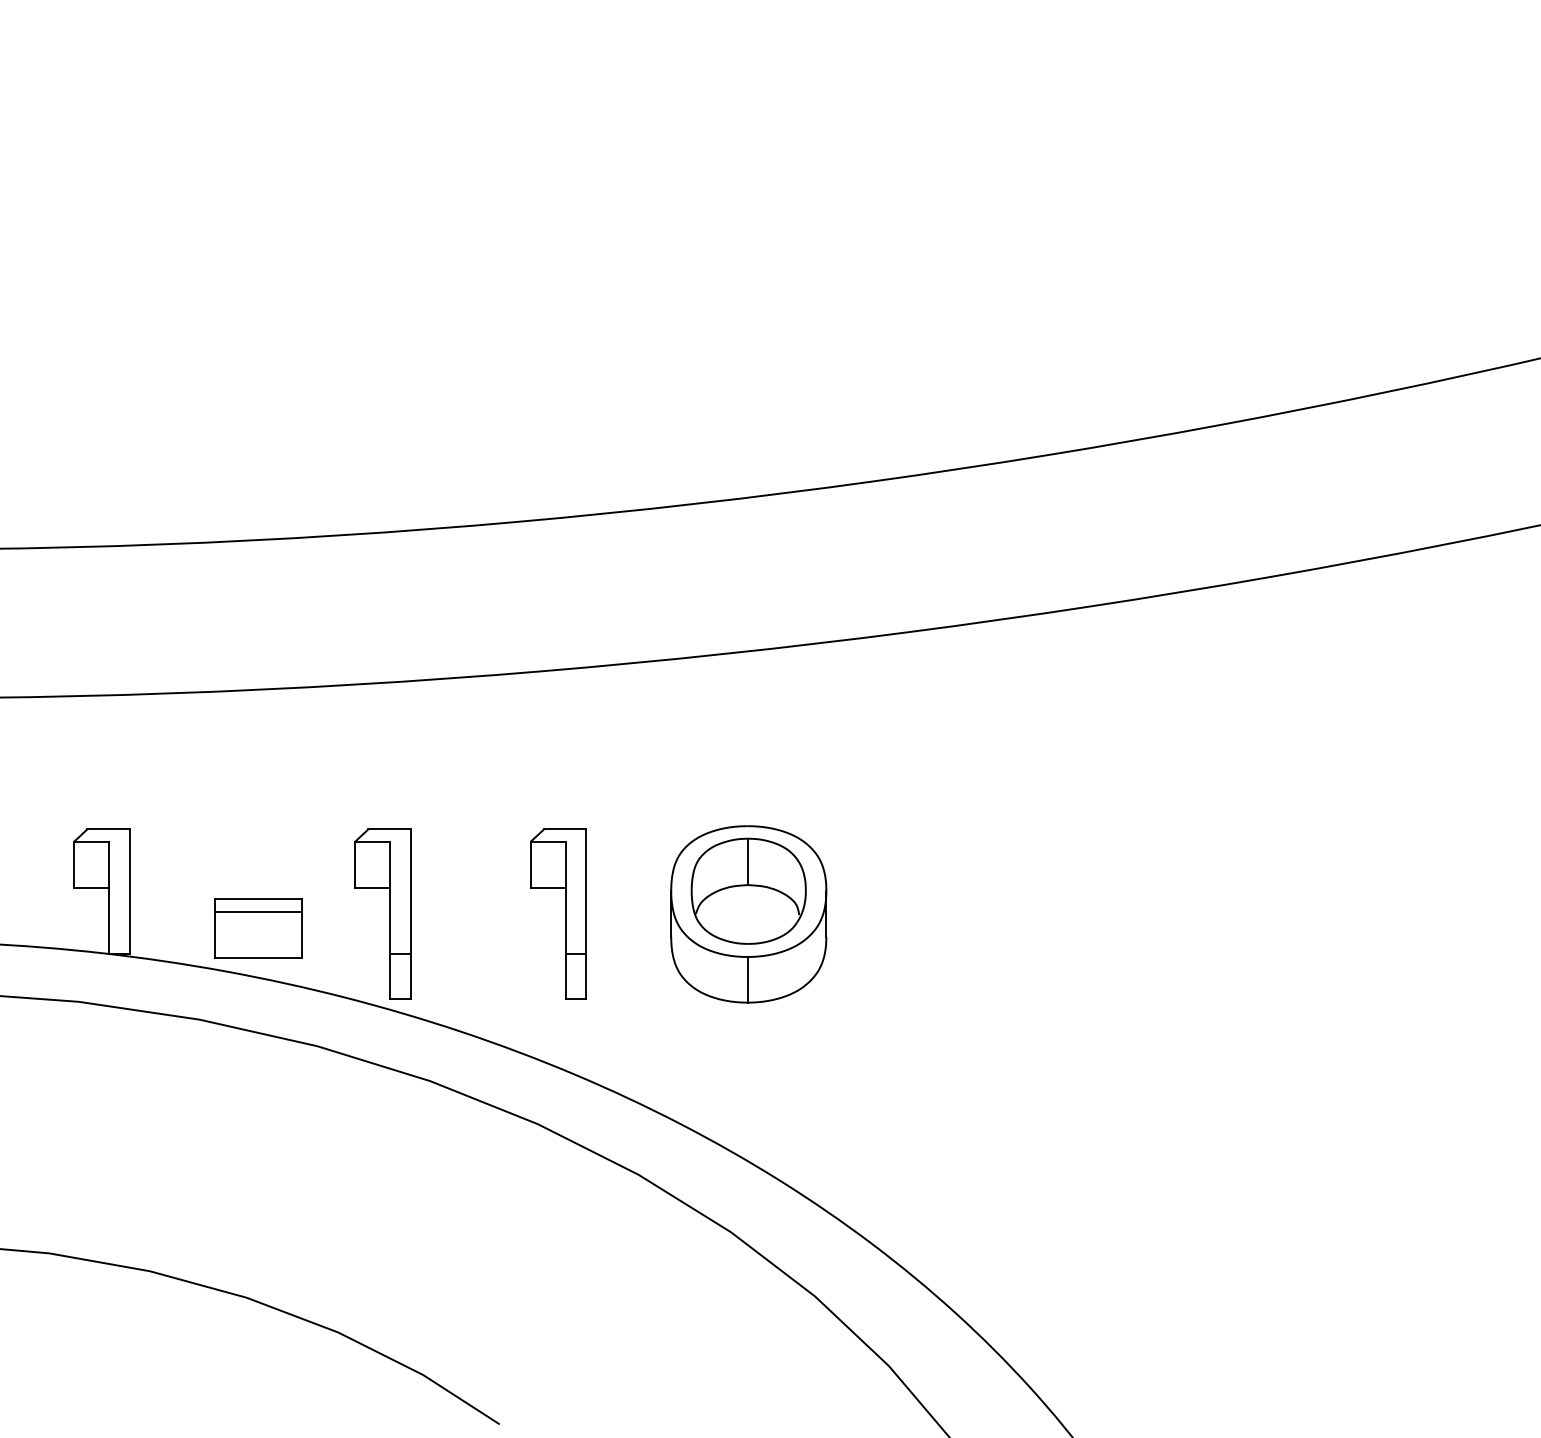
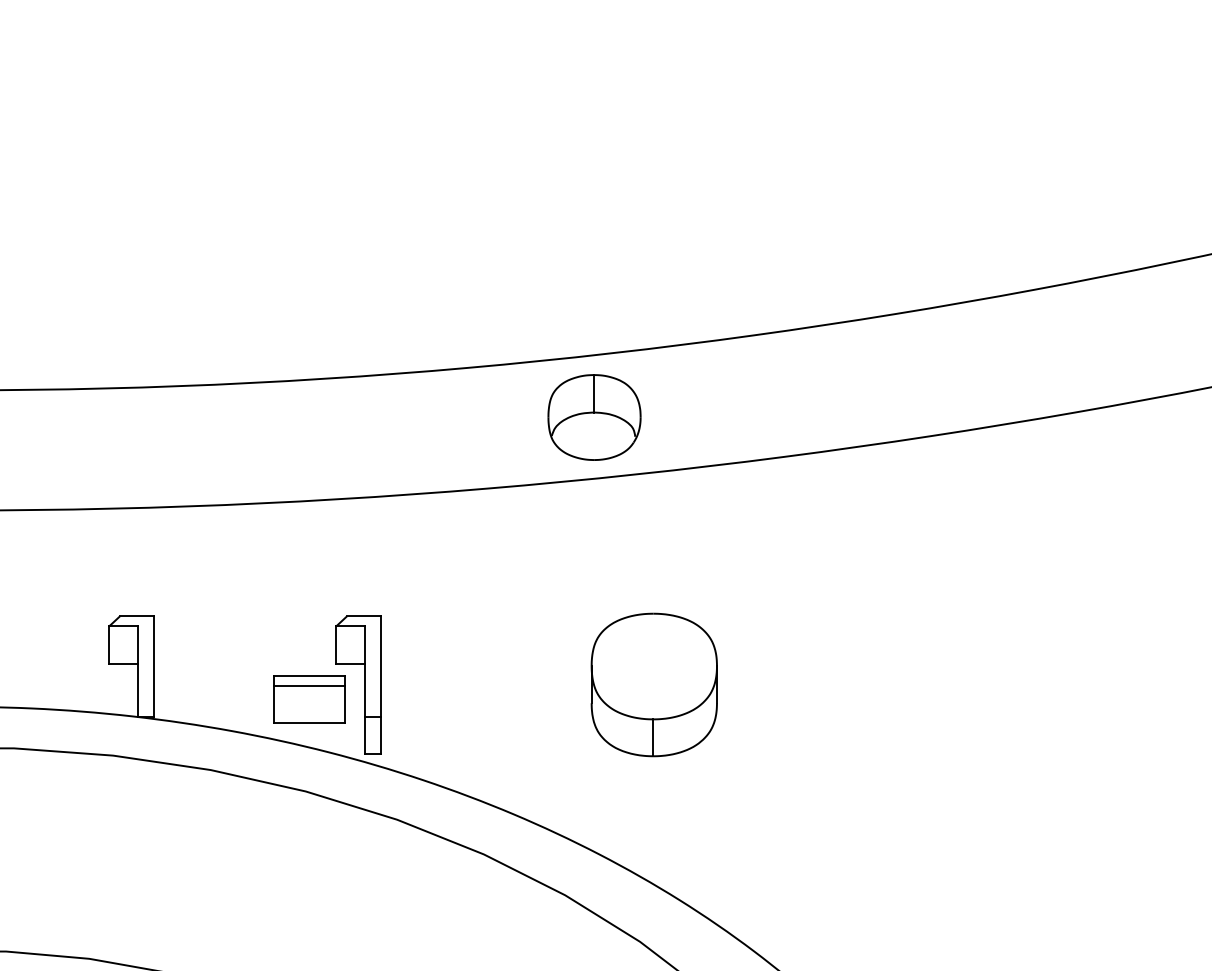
part: (748, 890) -> (594, 416), moved
part: (565, 913) -> (506, 684), removed
part: (258, 928) -> (309, 699), moved

